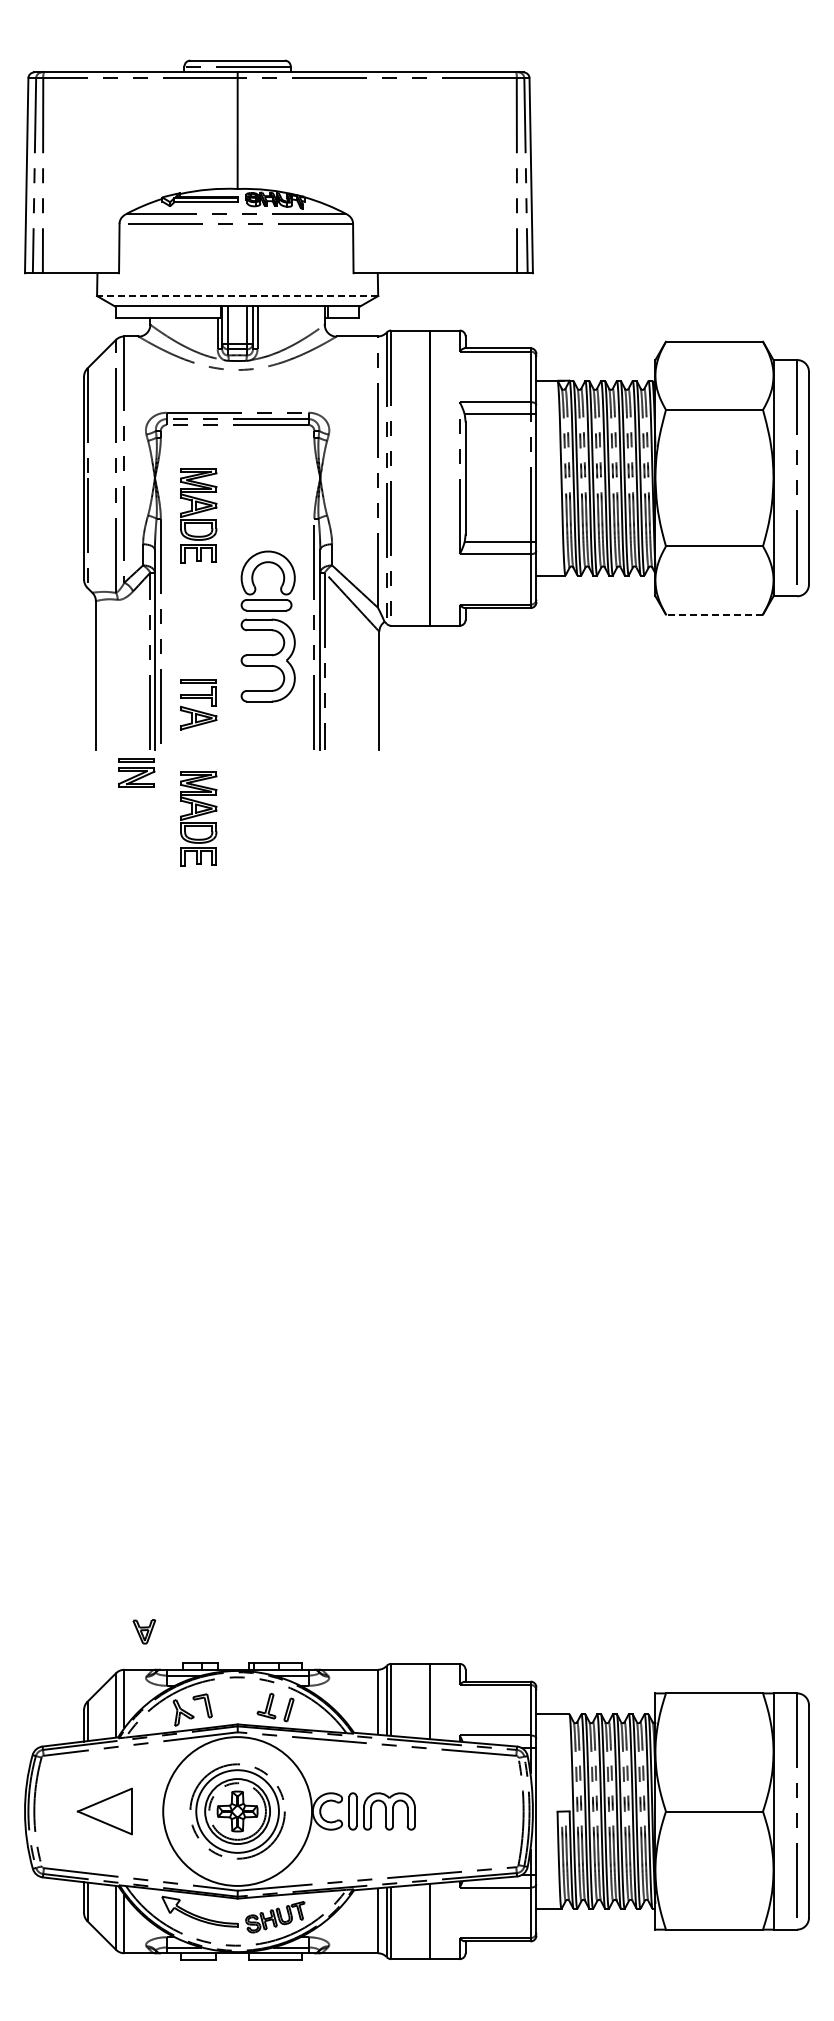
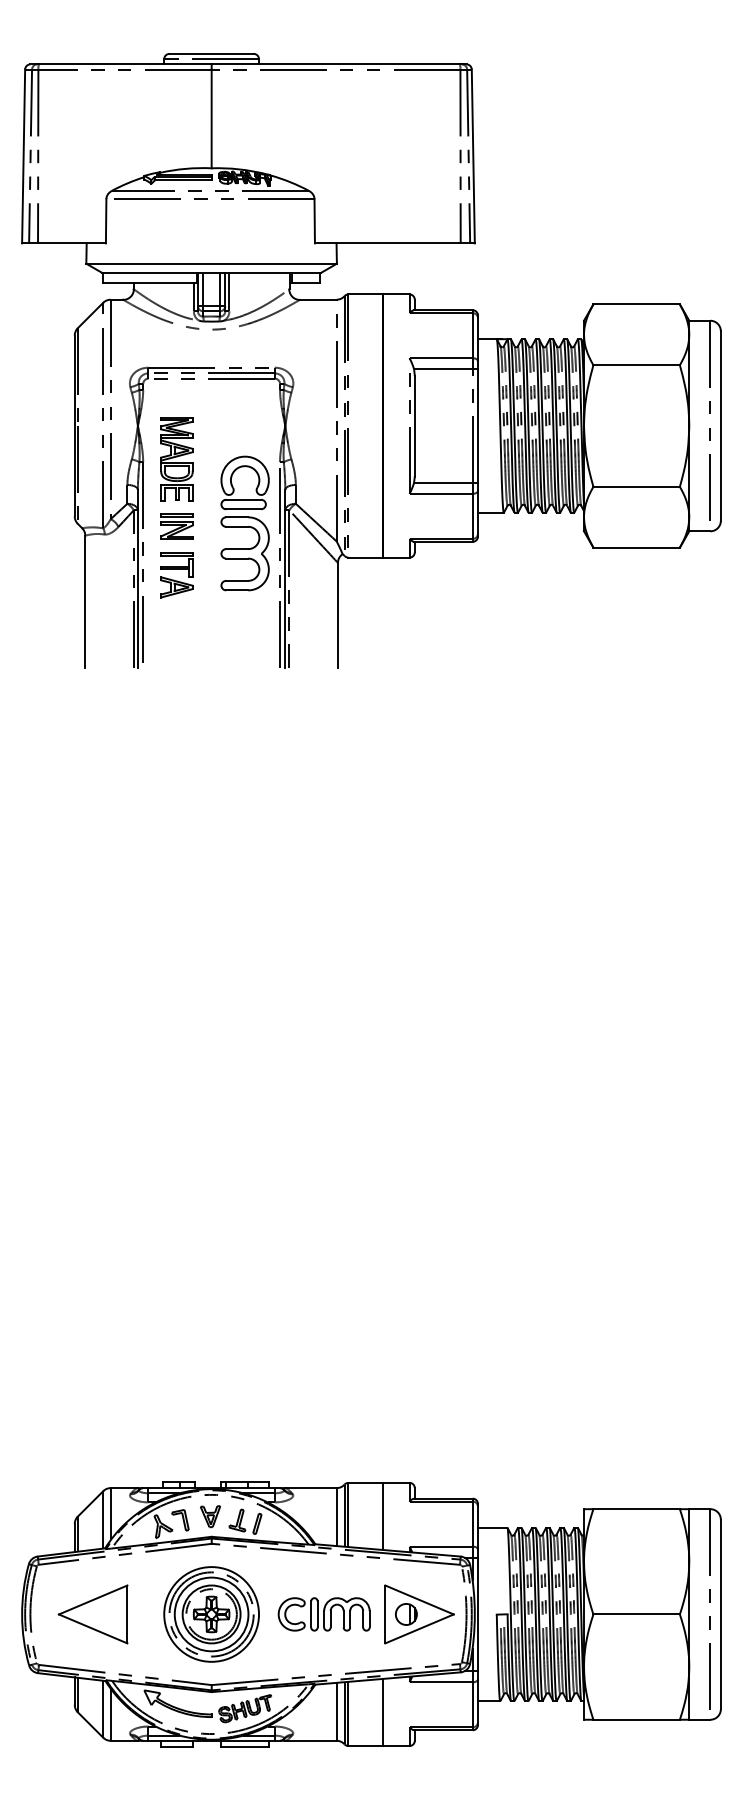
line: (237, 296) -> (211, 264), dashed -> solid
line: (714, 614) -> (636, 547), dashed -> solid
part: (267, 626) -> (244, 523), moved
part: (198, 704) -> (176, 575), moved
part: (136, 772) -> (176, 526), moved
part: (198, 818) -> (176, 729), removed
part: (144, 1631) -> (210, 1516), moved
part: (104, 1811) -> (92, 1614), size x1.43
circle: (237, 1811) -> (211, 1614), size x0.71
part: (470, 1811) -> (419, 1614), added

